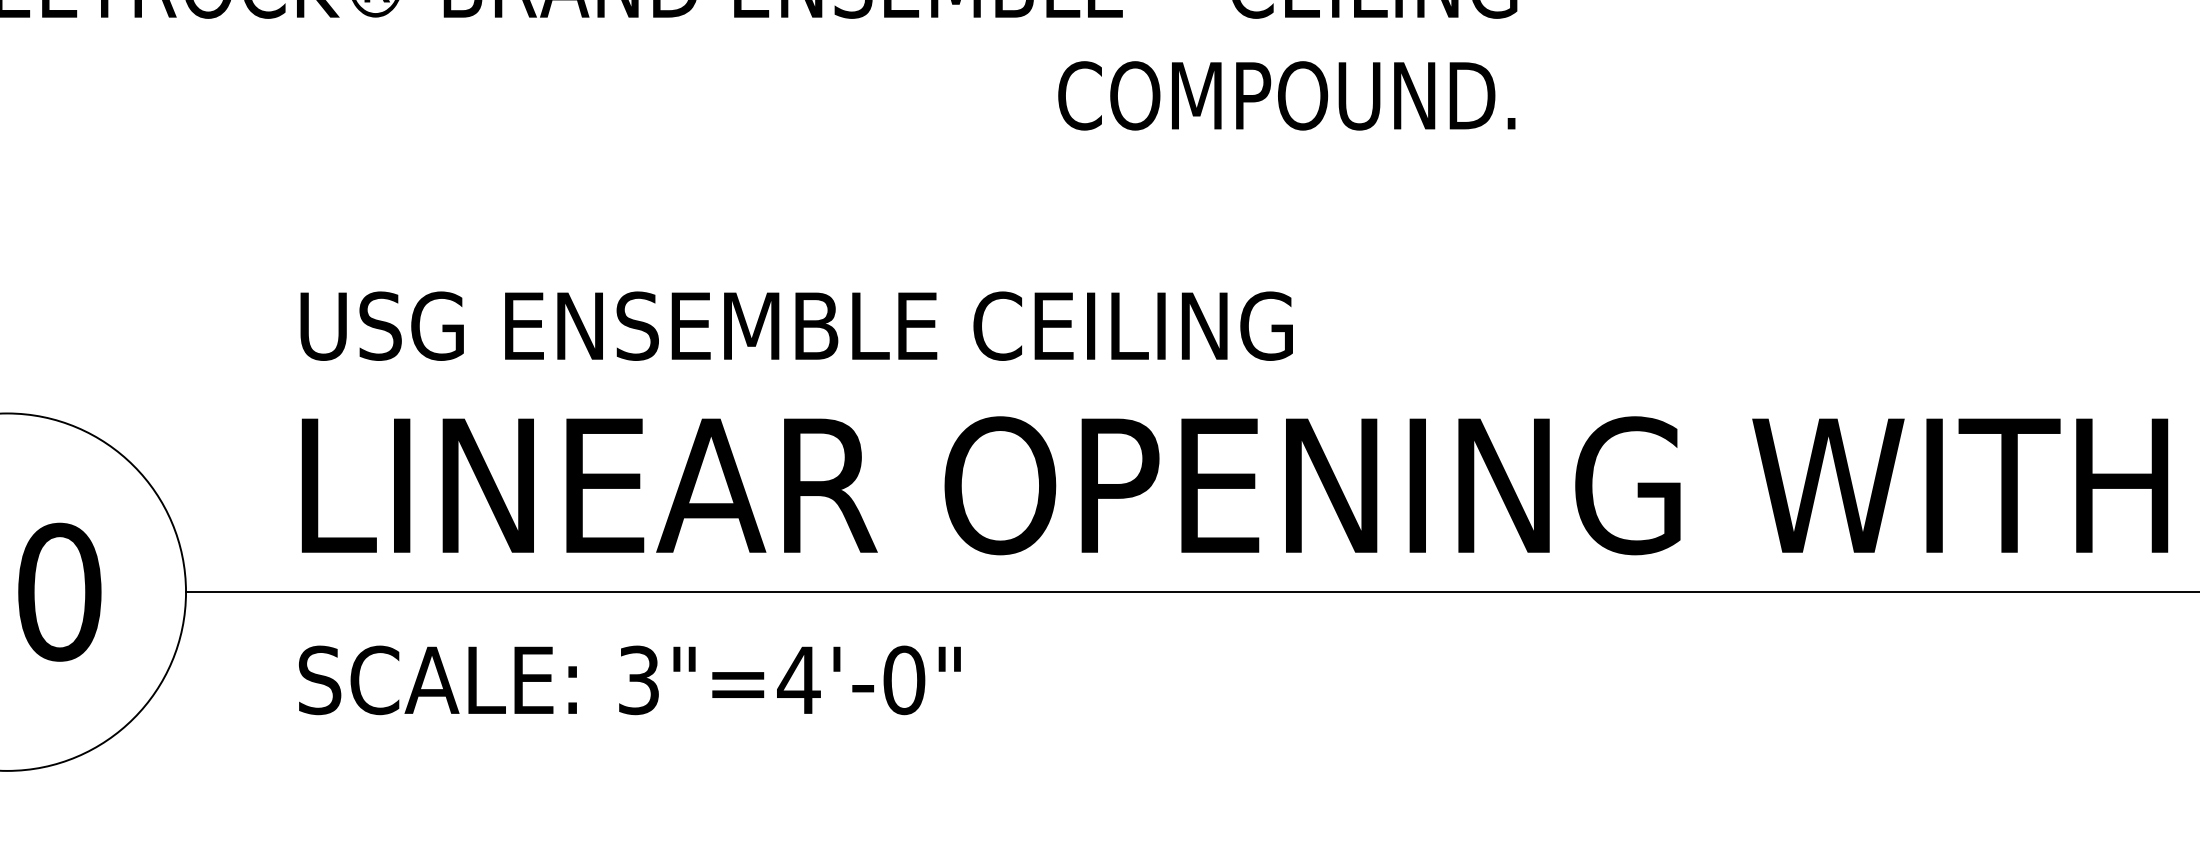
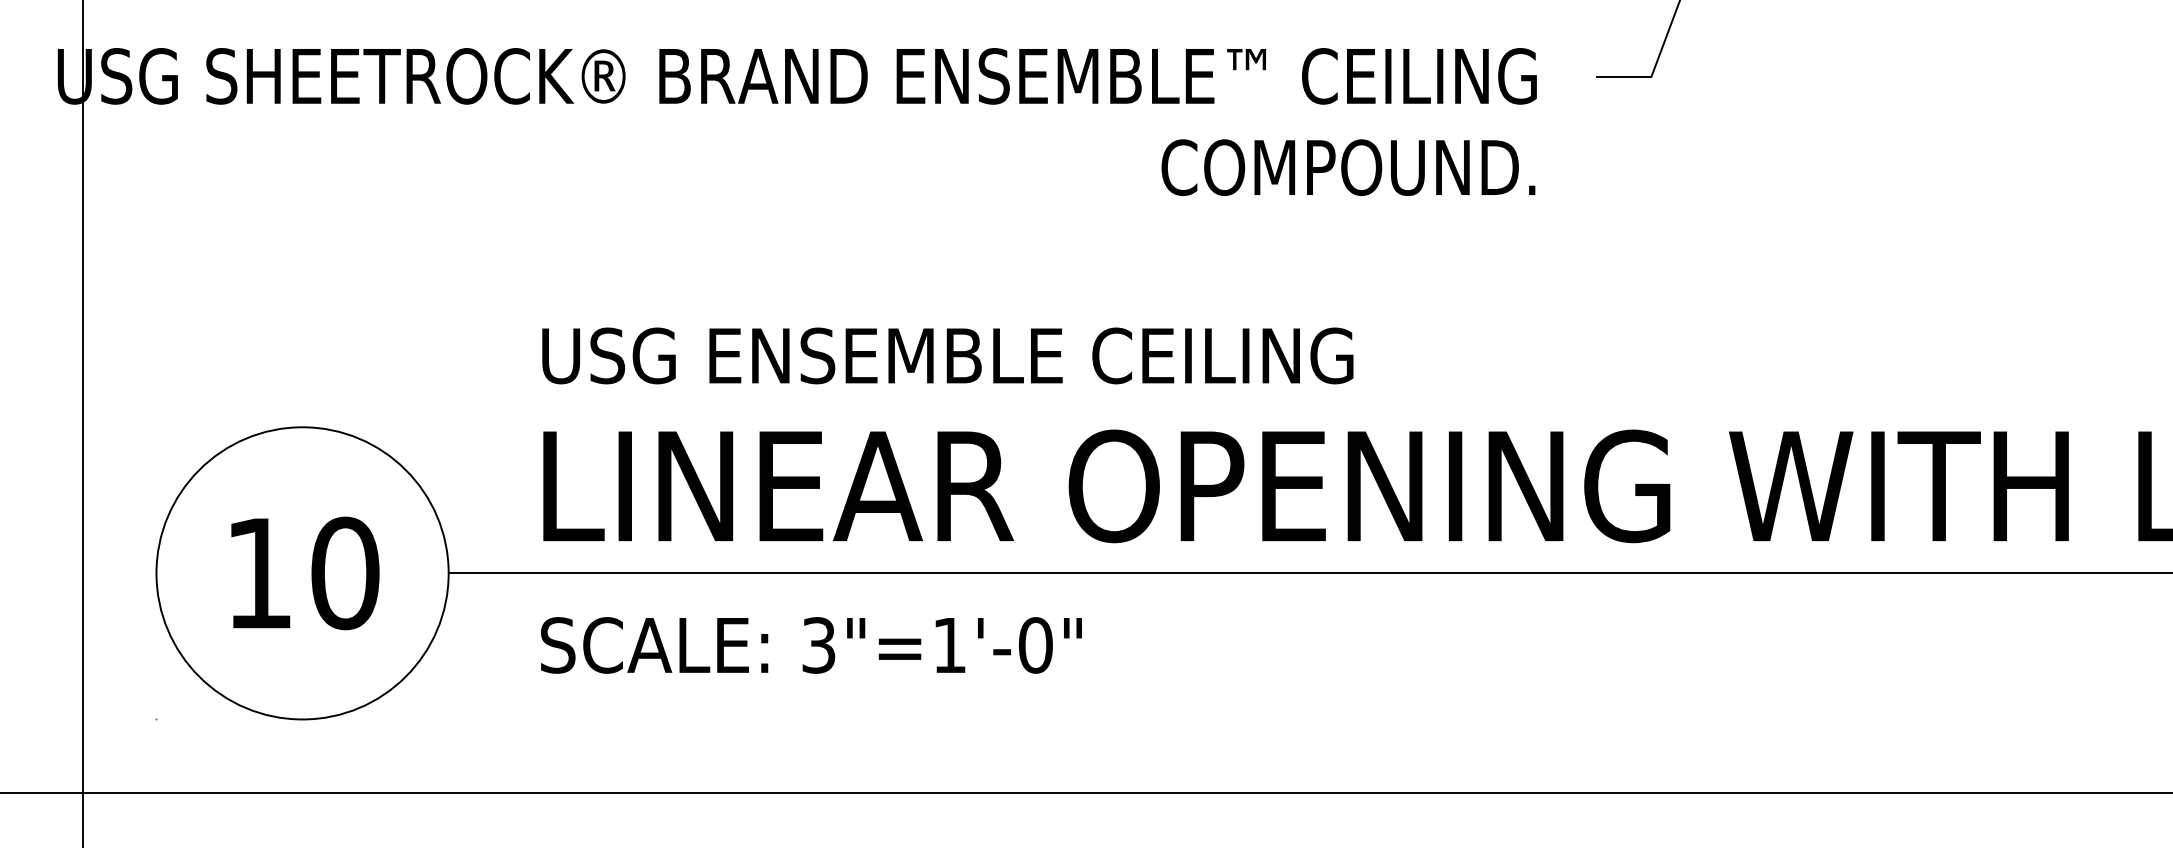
text: (798, 680) -> (949, 645), 3"=4'-0" -> 3"=1'-0"

